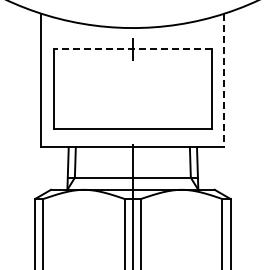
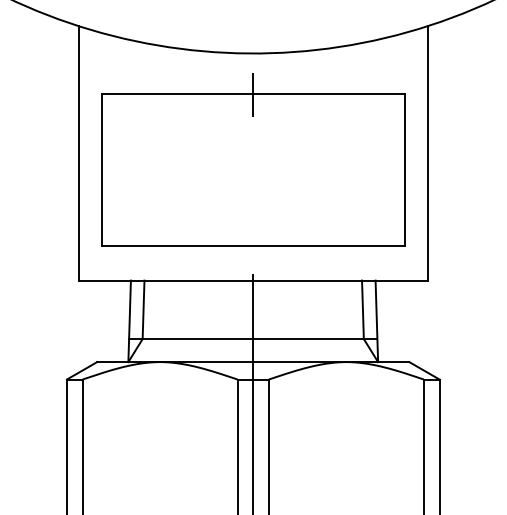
line: (132, 49) -> (252, 94), dashed -> solid
line: (224, 80) -> (428, 153), dashed -> solid

